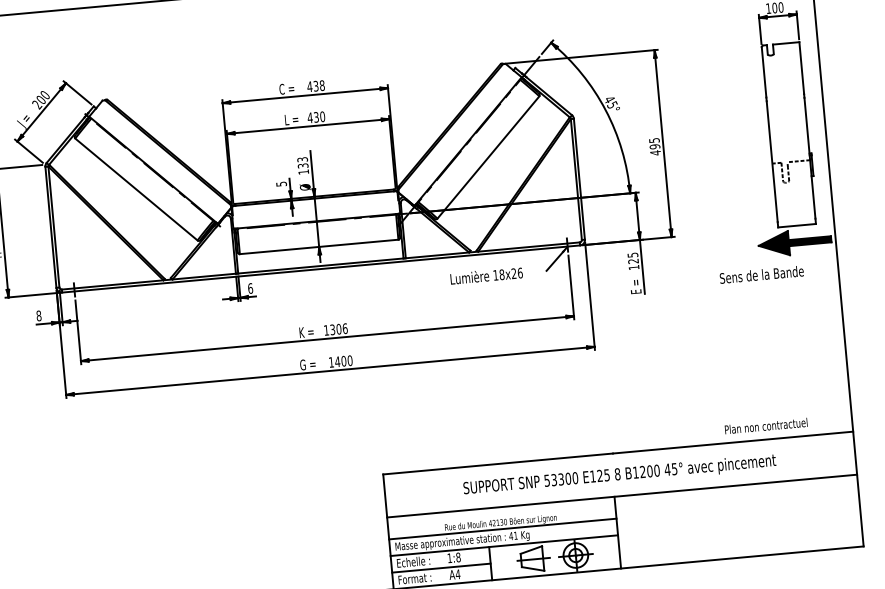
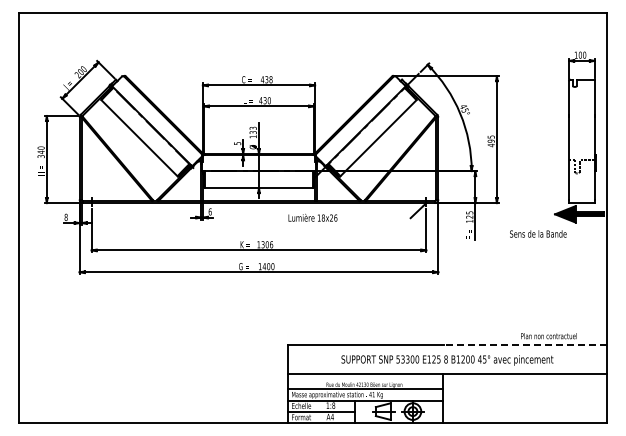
text: (762, 274) -> (538, 233), moved
text: (485, 275) -> (312, 217), moved
line: (732, 443) -> (525, 345), solid -> dashed

